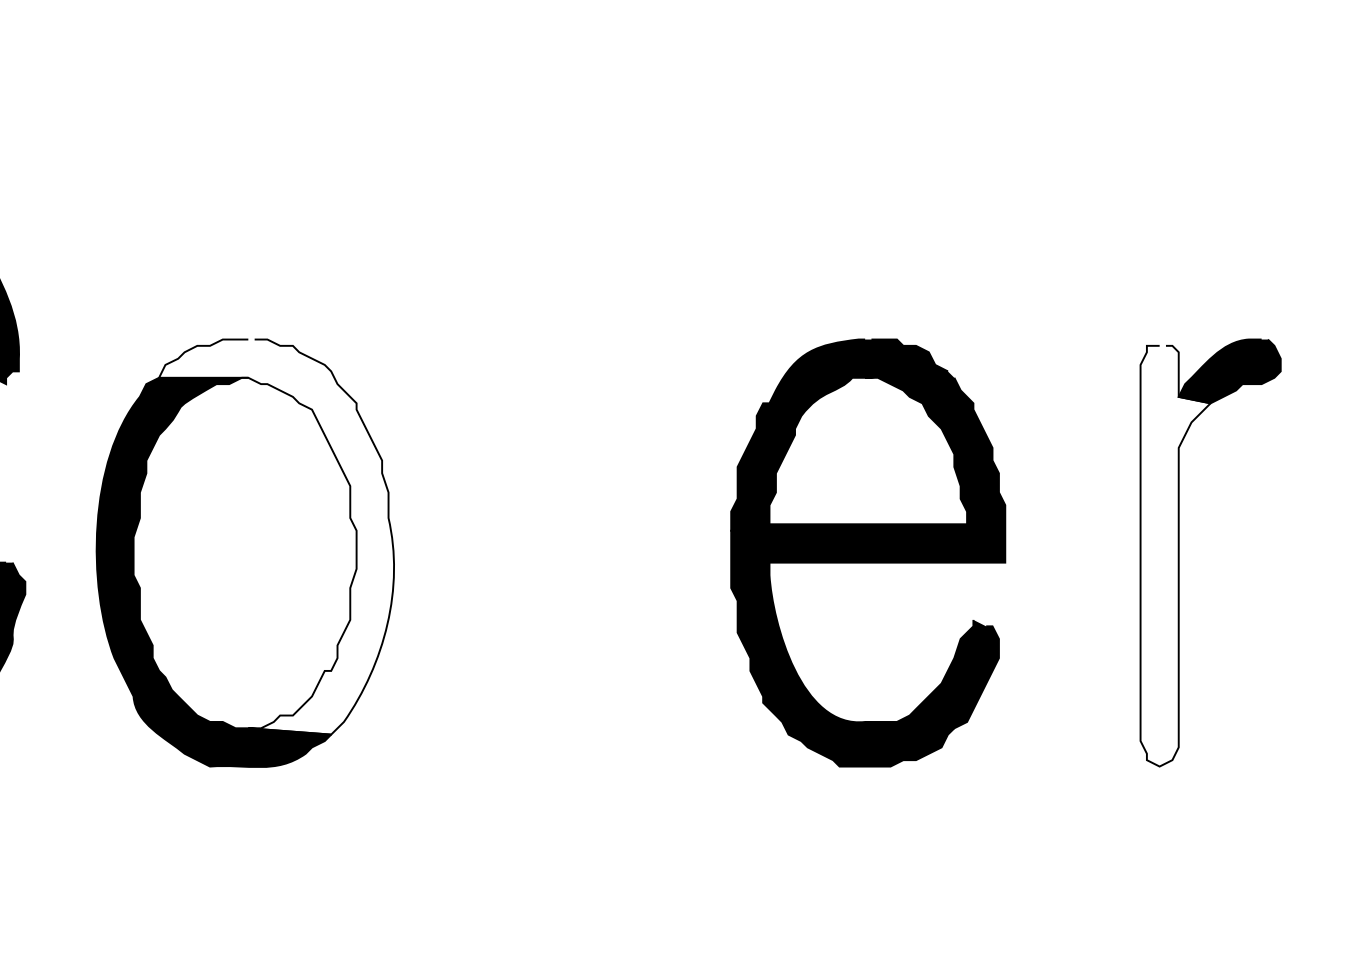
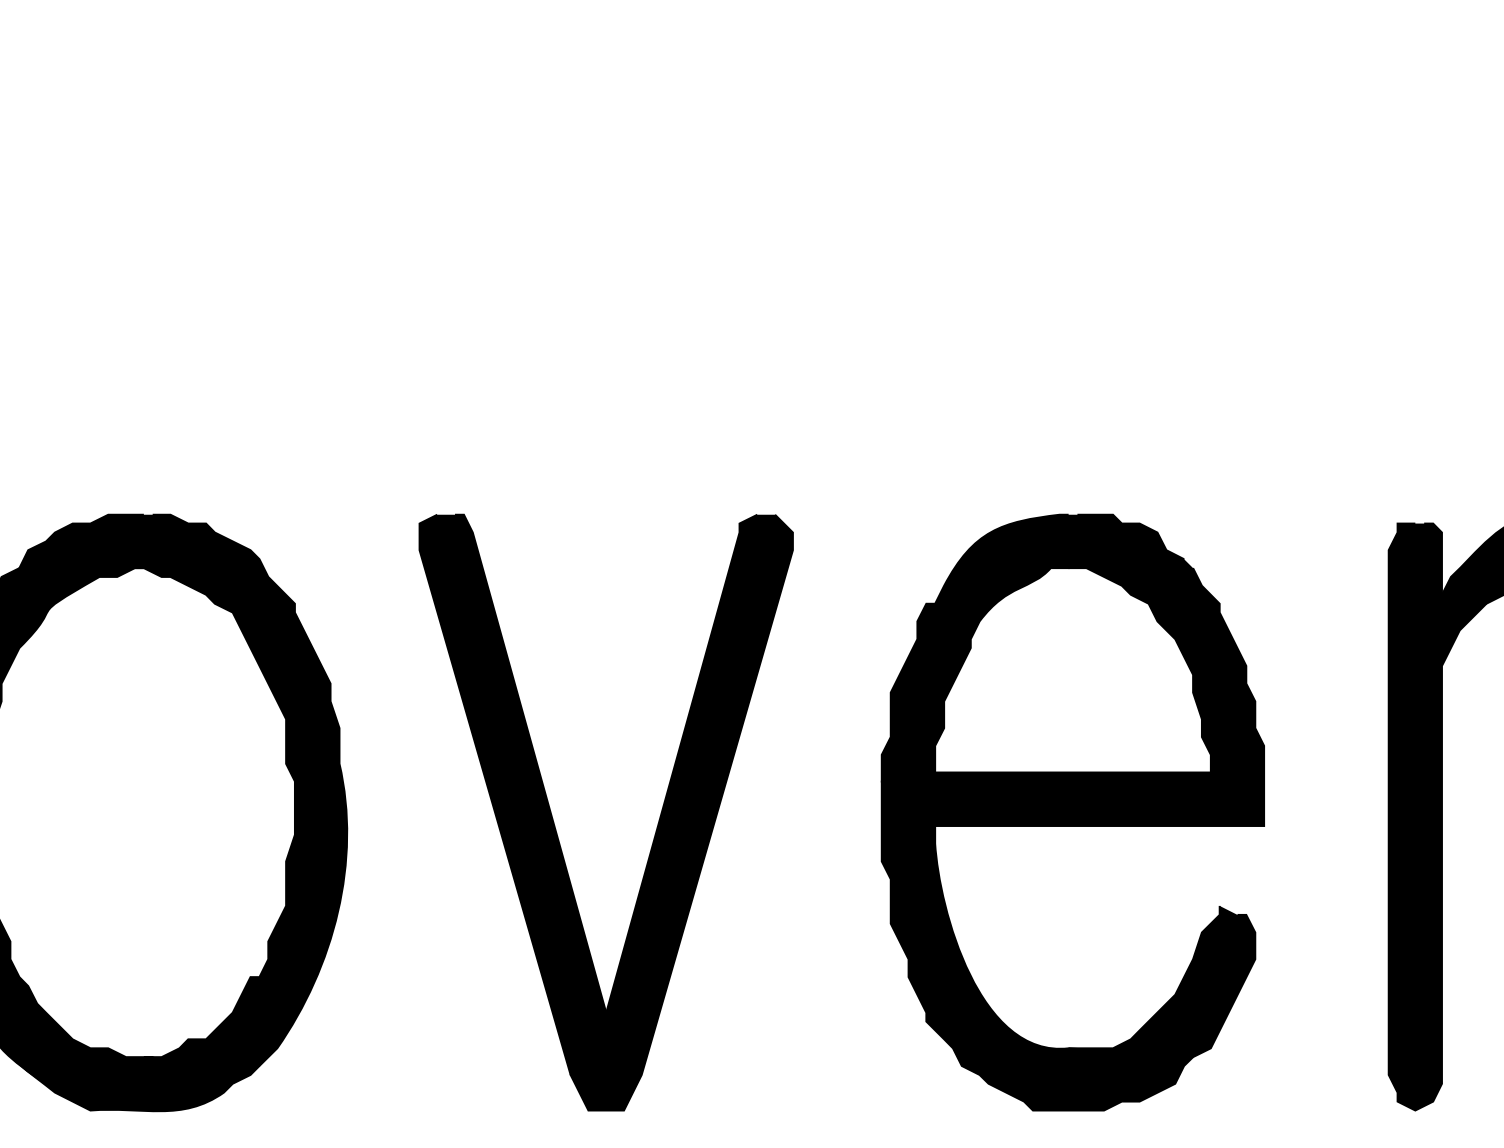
fill: (276, 536) -> (183, 789), added
part: (868, 552) -> (1073, 811), moved
fill: (1175, 555) -> (1437, 816), added
part: (543, 561) -> (555, 824), added

